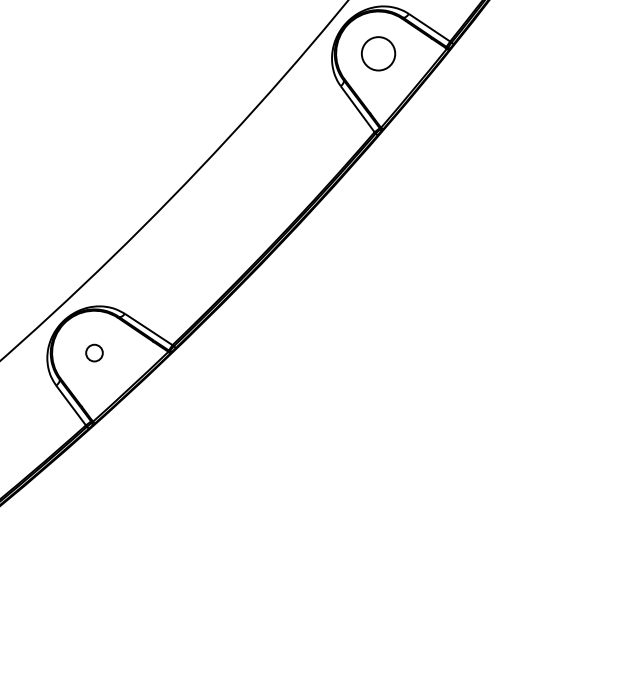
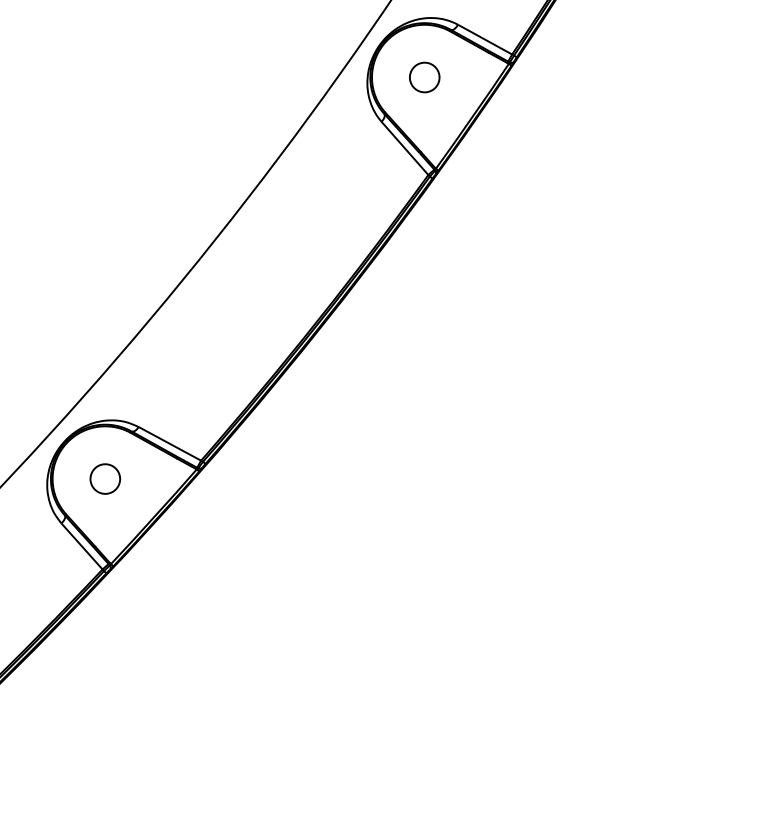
circle: (378, 53) -> (424, 77), size x0.71
circle: (94, 352) -> (105, 478), size x1.43

